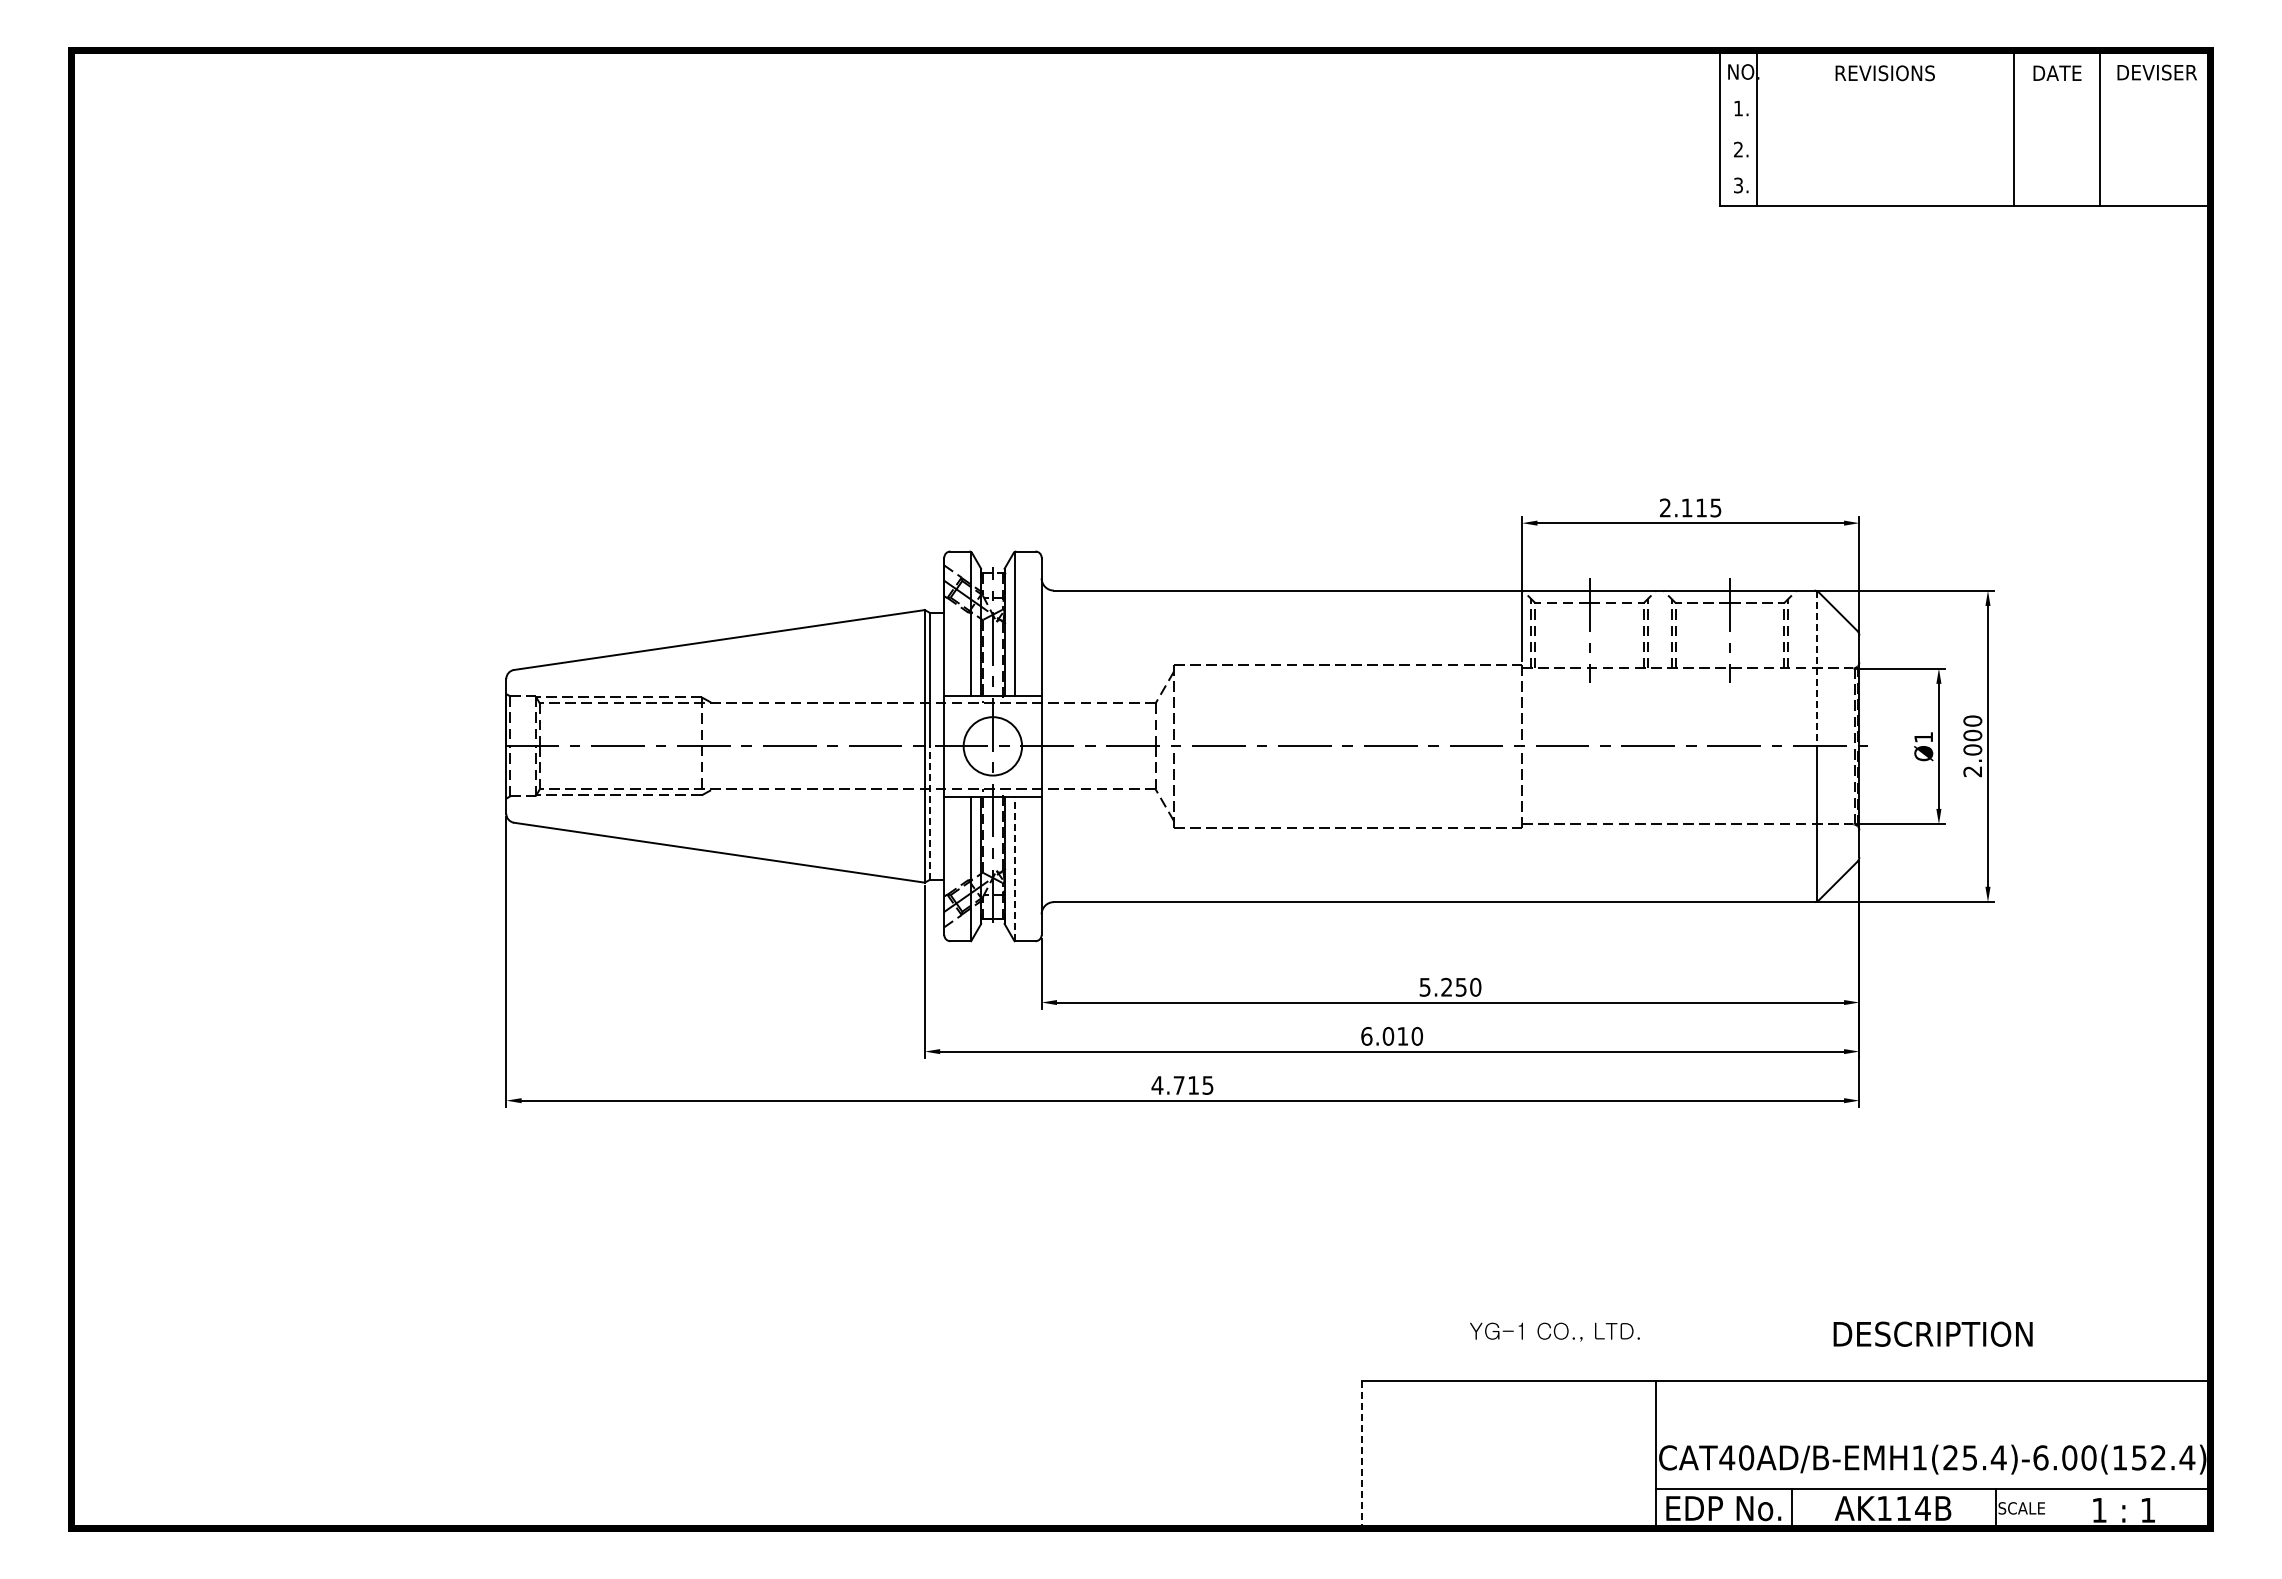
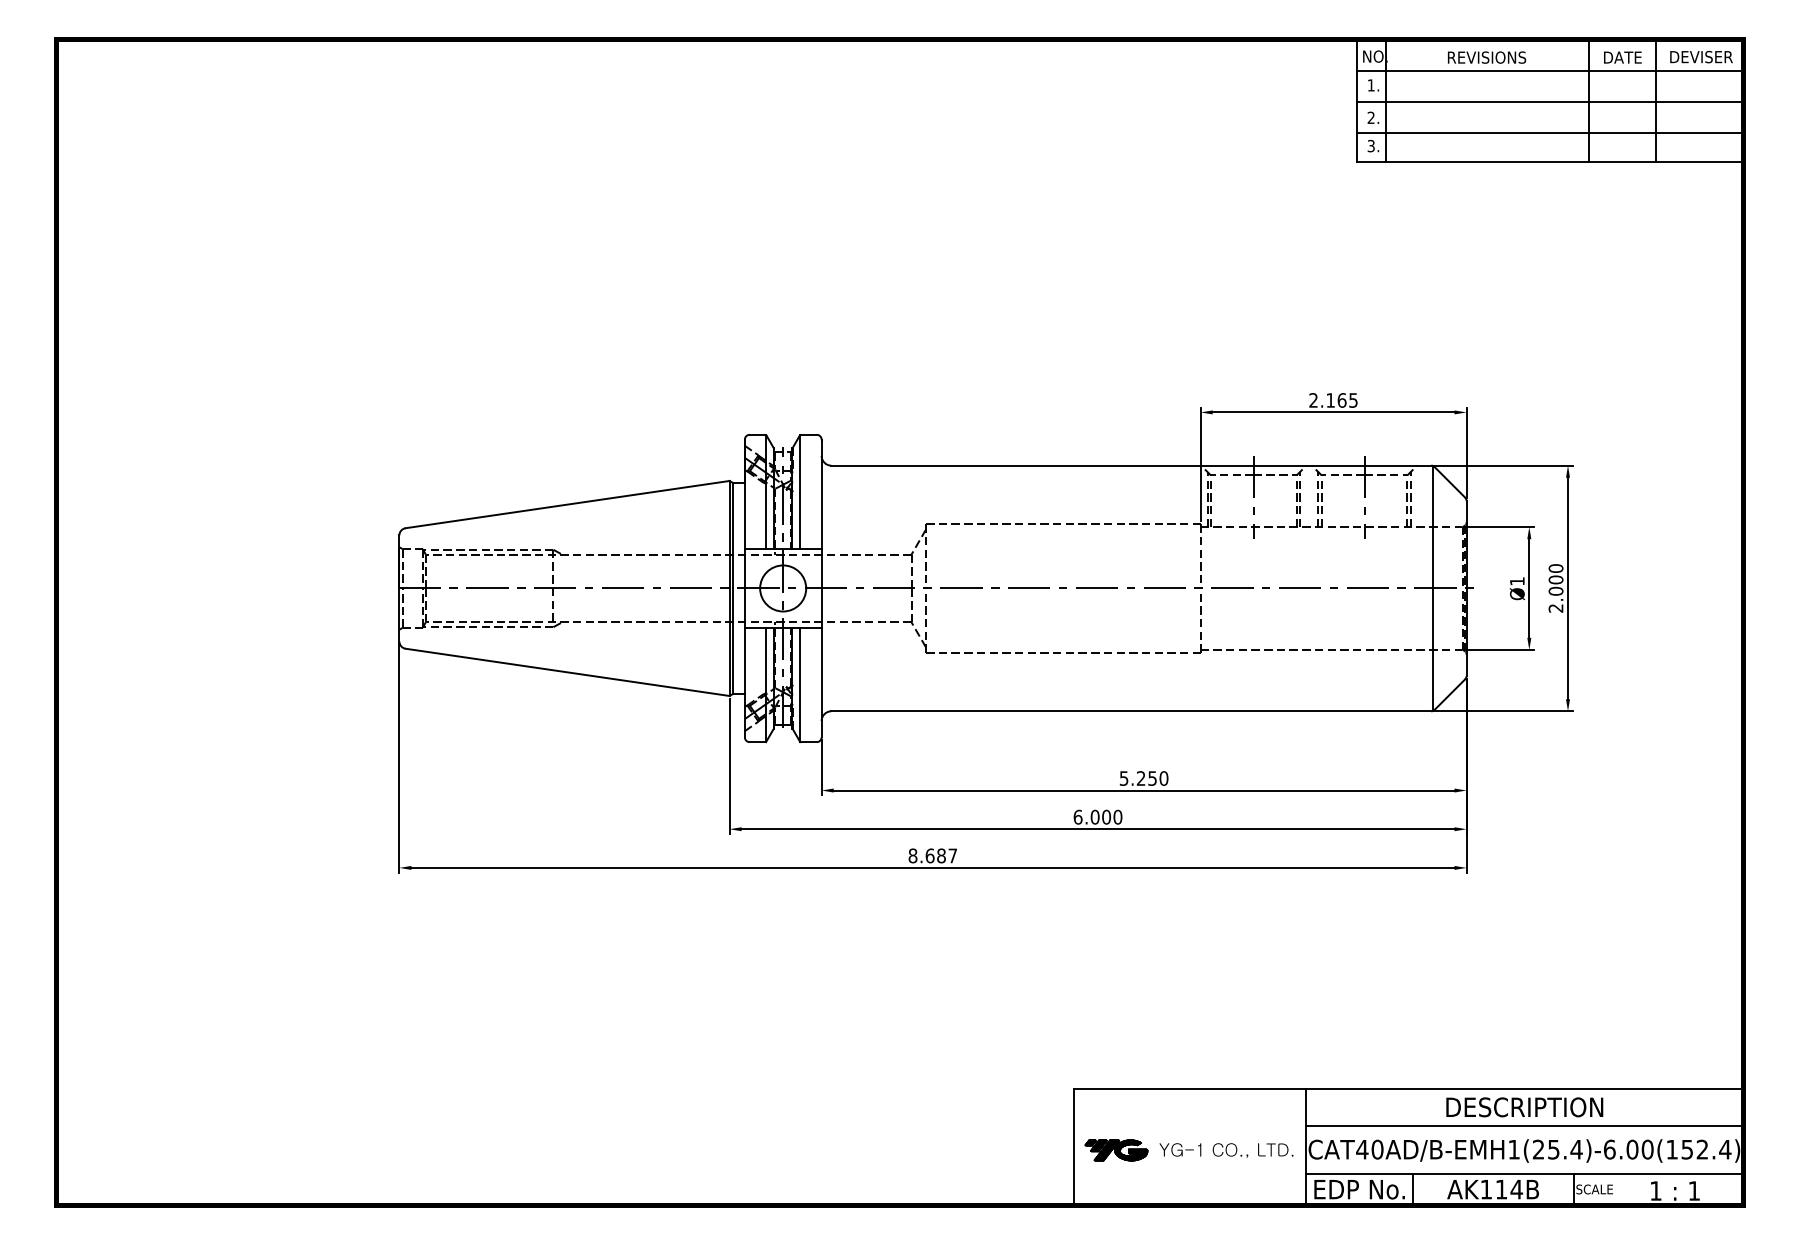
line: (1964, 89) -> (1549, 70), added
line: (1964, 129) -> (1549, 101), added
line: (1964, 168) -> (1549, 132), added
text: (1701, 507) -> (1342, 400), 2.115 -> 2.165
line: (1817, 668) -> (1433, 527), dashed -> solid
line: (929, 813) -> (733, 641), dashed -> solid
line: (1014, 868) -> (800, 684), dashed -> solid
text: (1402, 1036) -> (1106, 817), 6.010 -> 6.000
text: (1182, 1085) -> (932, 855), 4.715 -> 8.687
text: (1554, 1331) -> (1226, 1150), moved
text: (1932, 1333) -> (1524, 1106), moved
line: (1932, 1427) -> (1524, 1125), added
line: (1362, 1454) -> (1074, 1146), dashed -> solid
part: (1415, 1458) -> (1116, 1150), added

